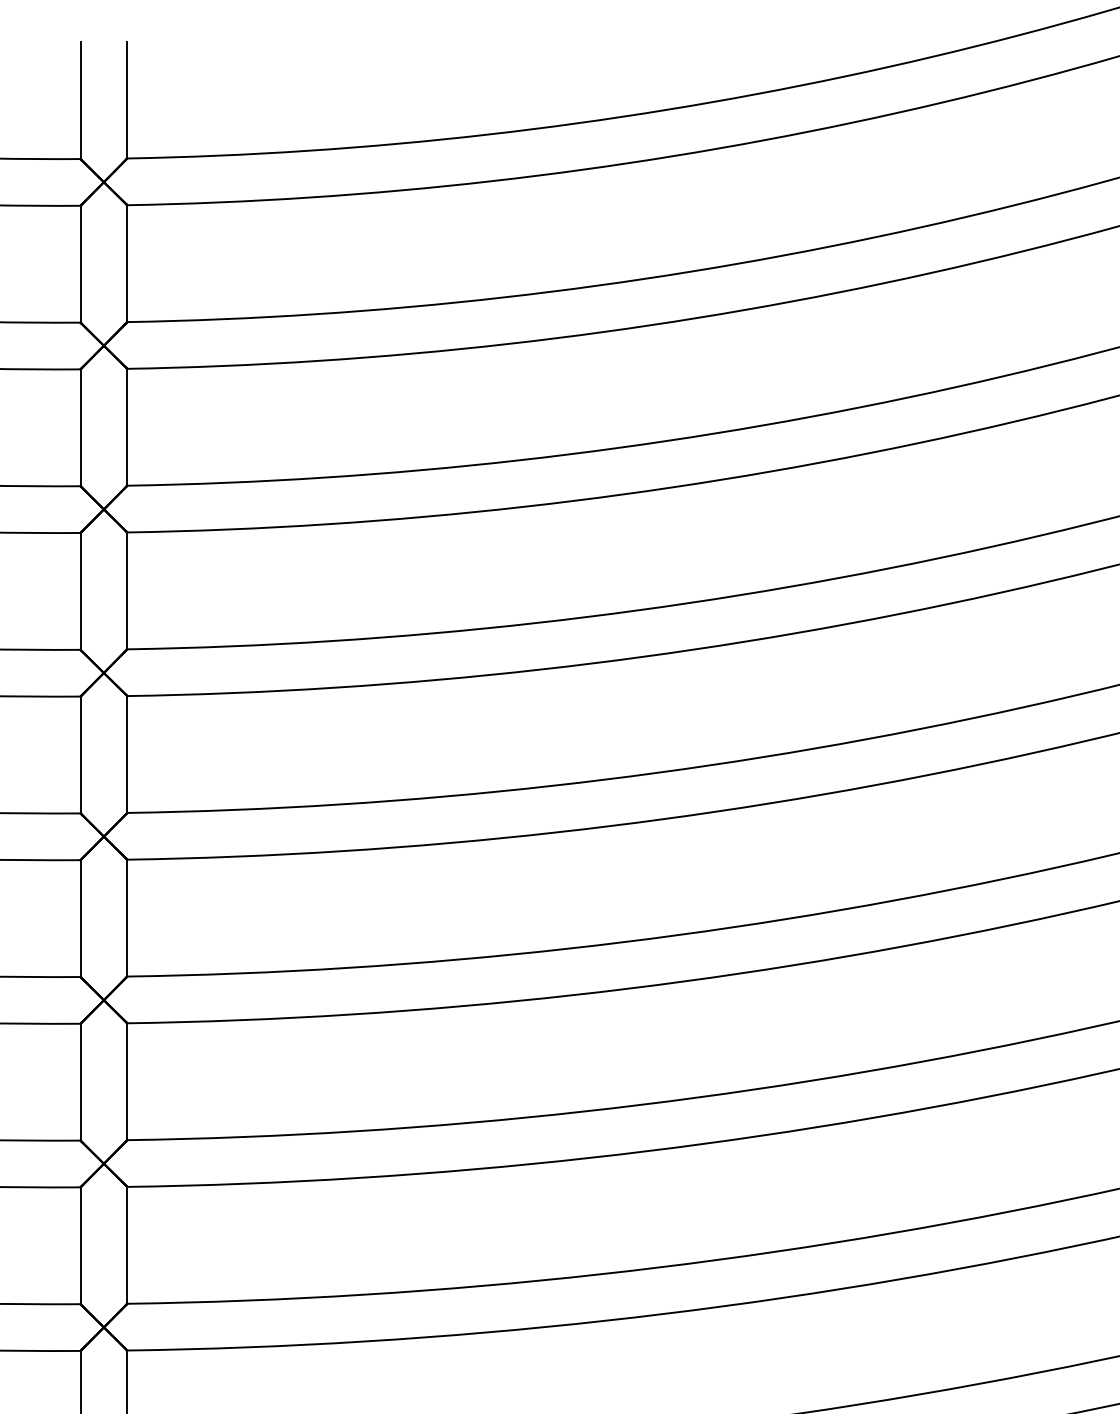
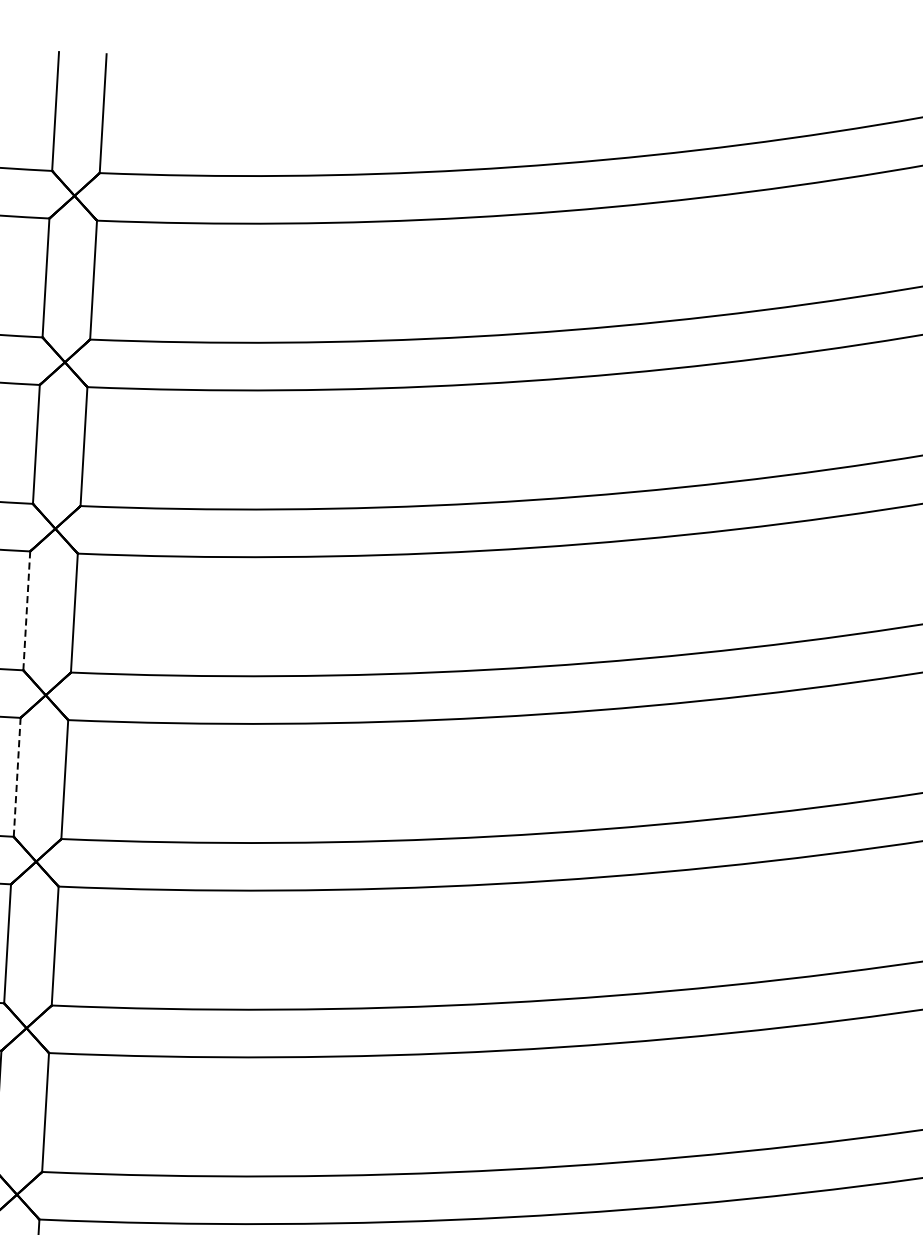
line: (80, 590) -> (26, 609), solid -> dashed
line: (80, 754) -> (17, 776), solid -> dashed

